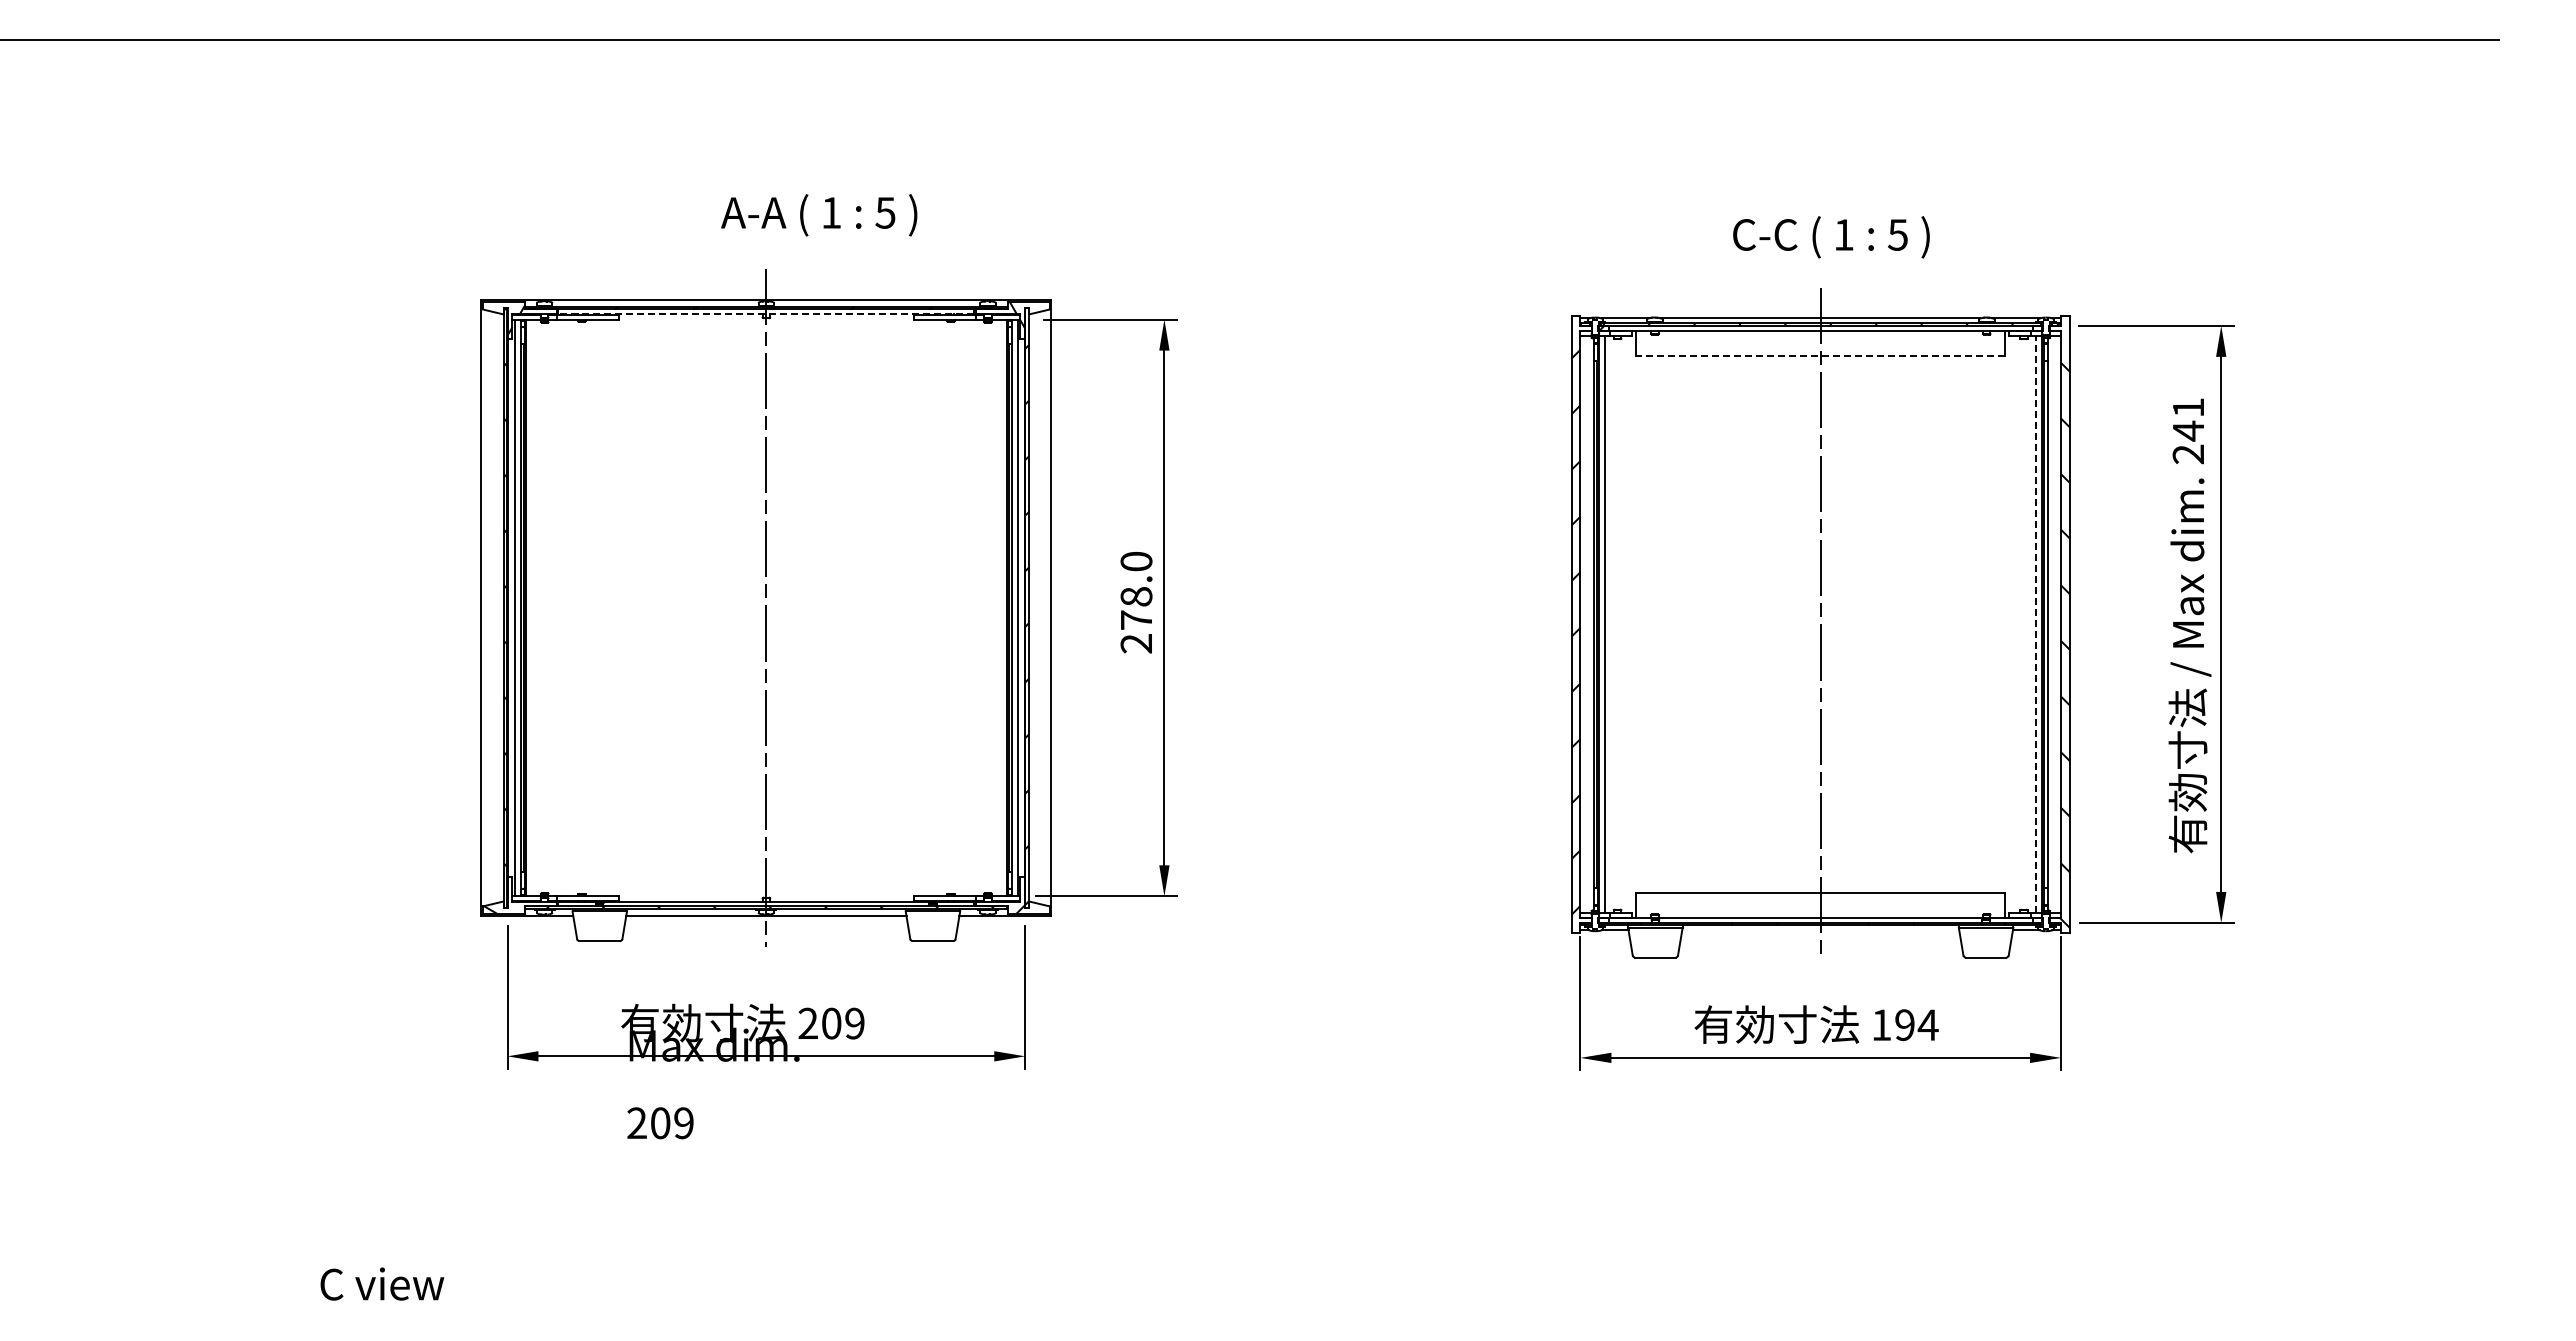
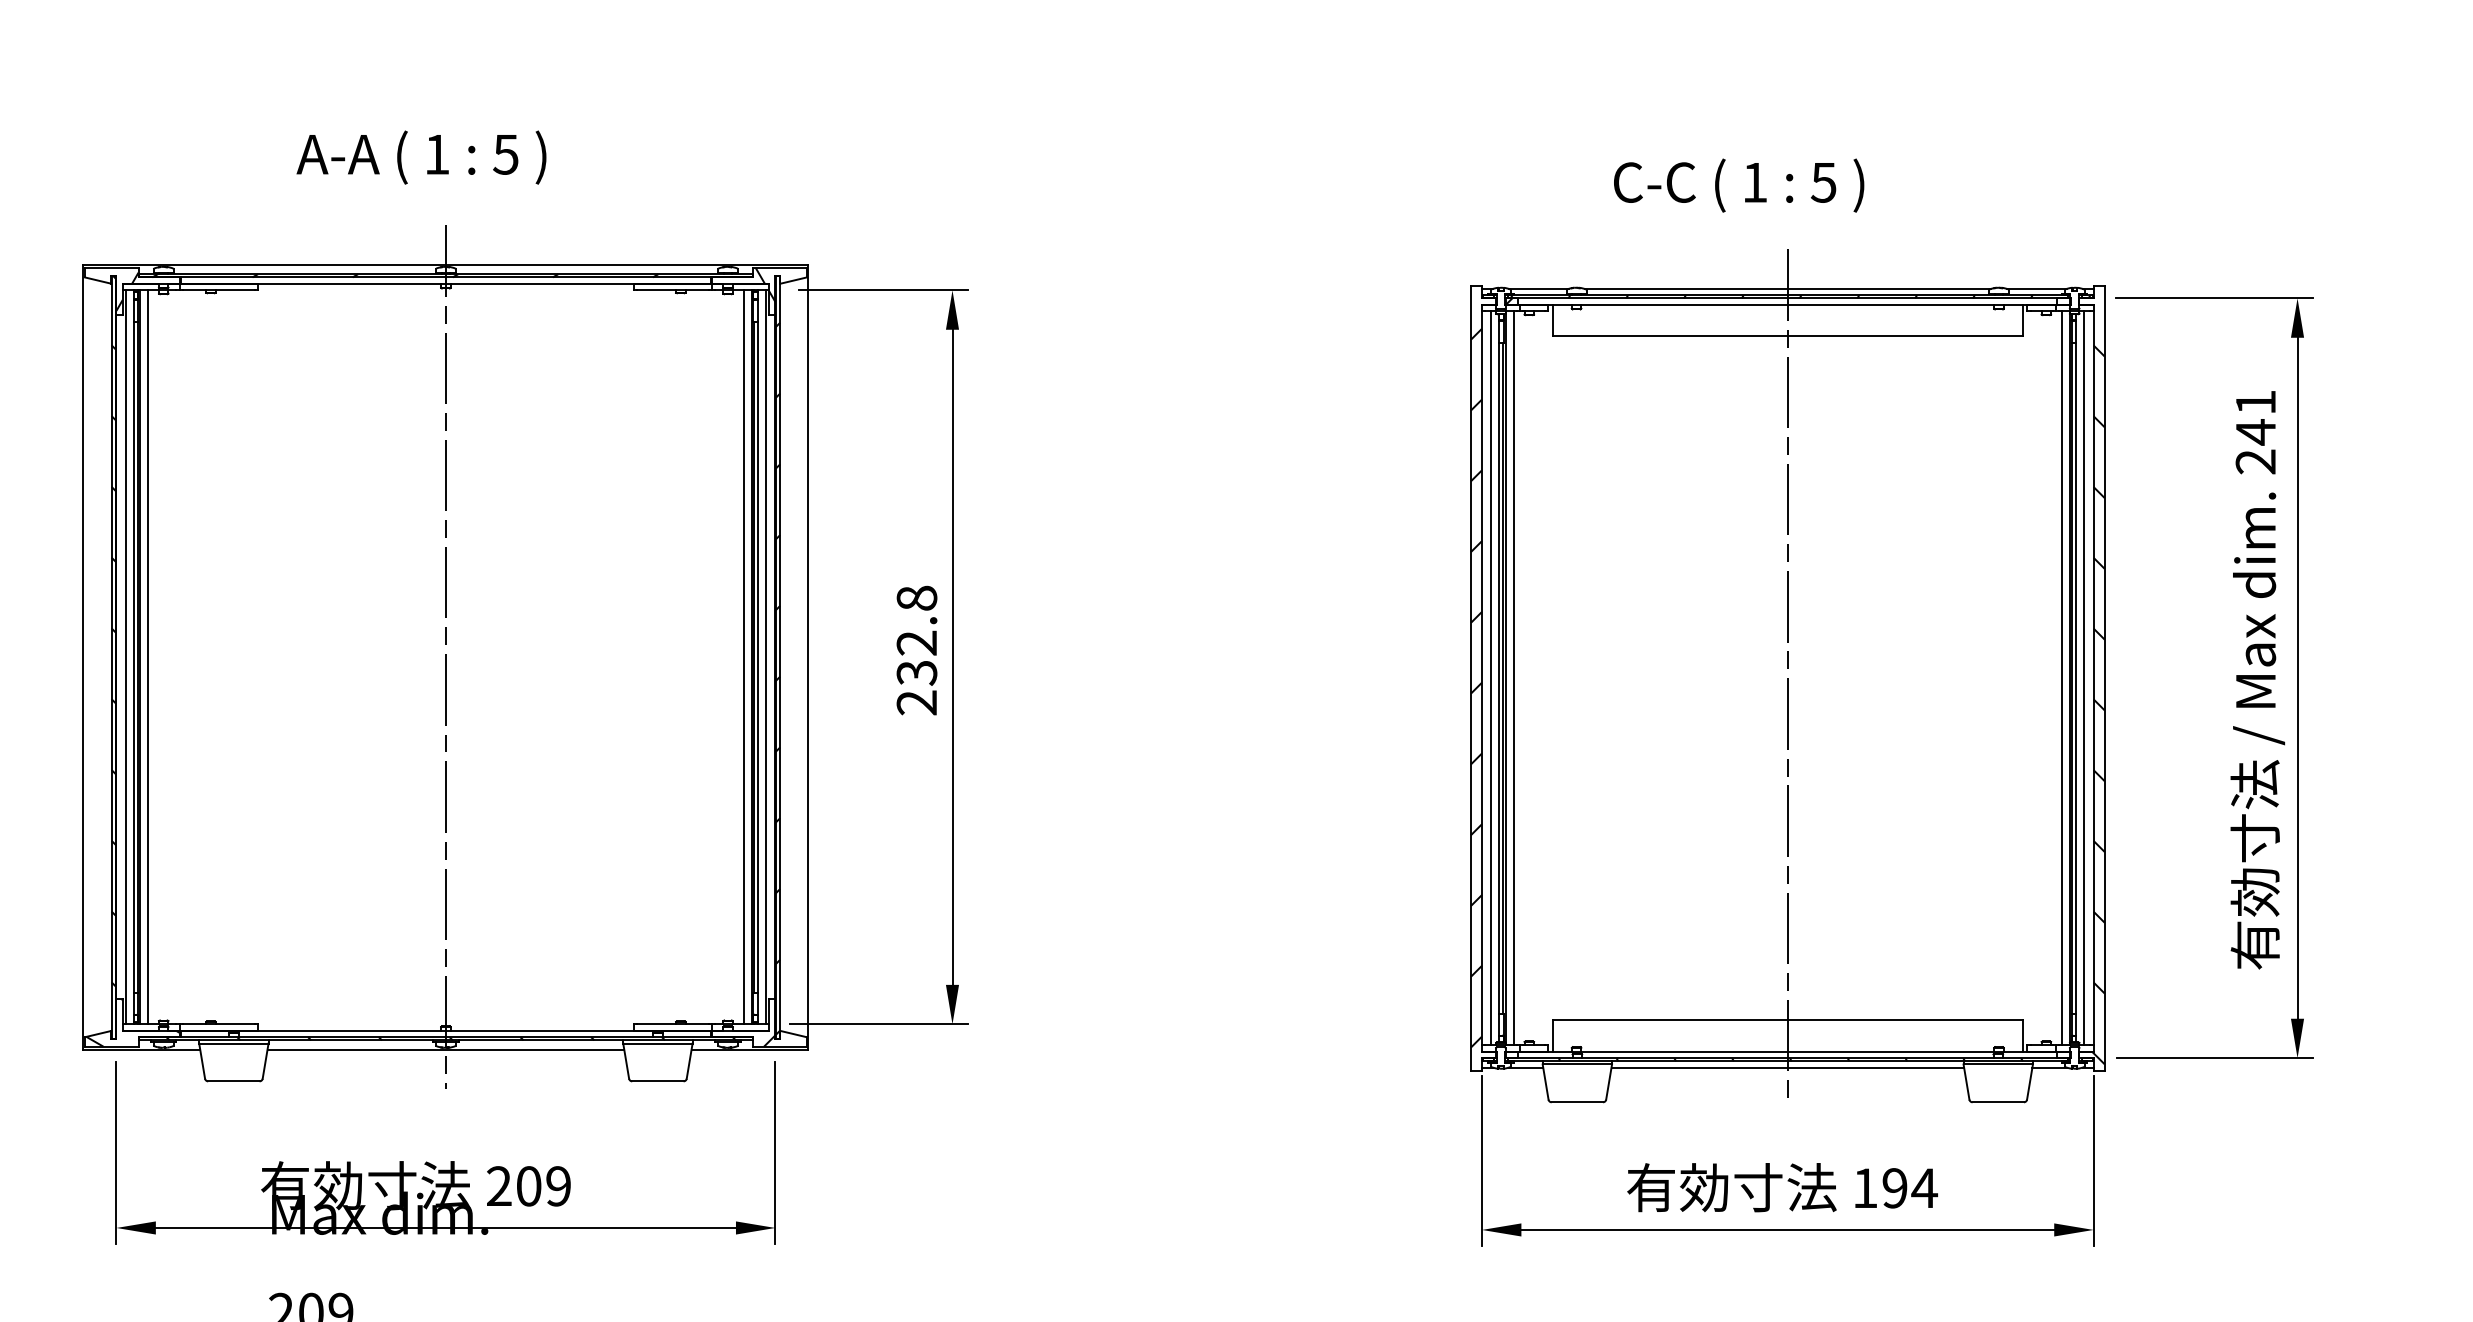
text: (819, 215) -> (421, 157), moved
text: (1831, 237) -> (1739, 185), moved
line: (765, 314) -> (444, 283), dashed -> solid
line: (1820, 355) -> (1787, 336), dashed -> solid
text: (1136, 590) -> (916, 635), 278.0 -> 232.8
line: (532, 607) -> (148, 656), added
line: (1000, 607) -> (743, 656), added
line: (2036, 623) -> (2062, 677), dashed -> solid
line: (1587, 624) -> (1490, 678), added
line: (2053, 624) -> (2084, 678), added
line: (1820, 930) -> (1787, 1067), added

